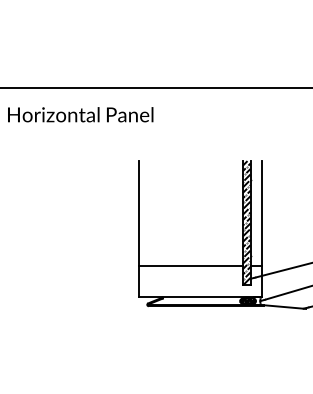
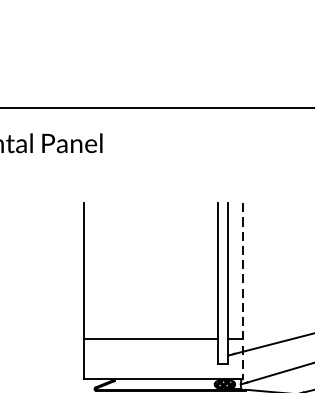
hatch: (246, 222) -> (222, 282), removed
line: (262, 229) -> (243, 291), solid -> dashed

